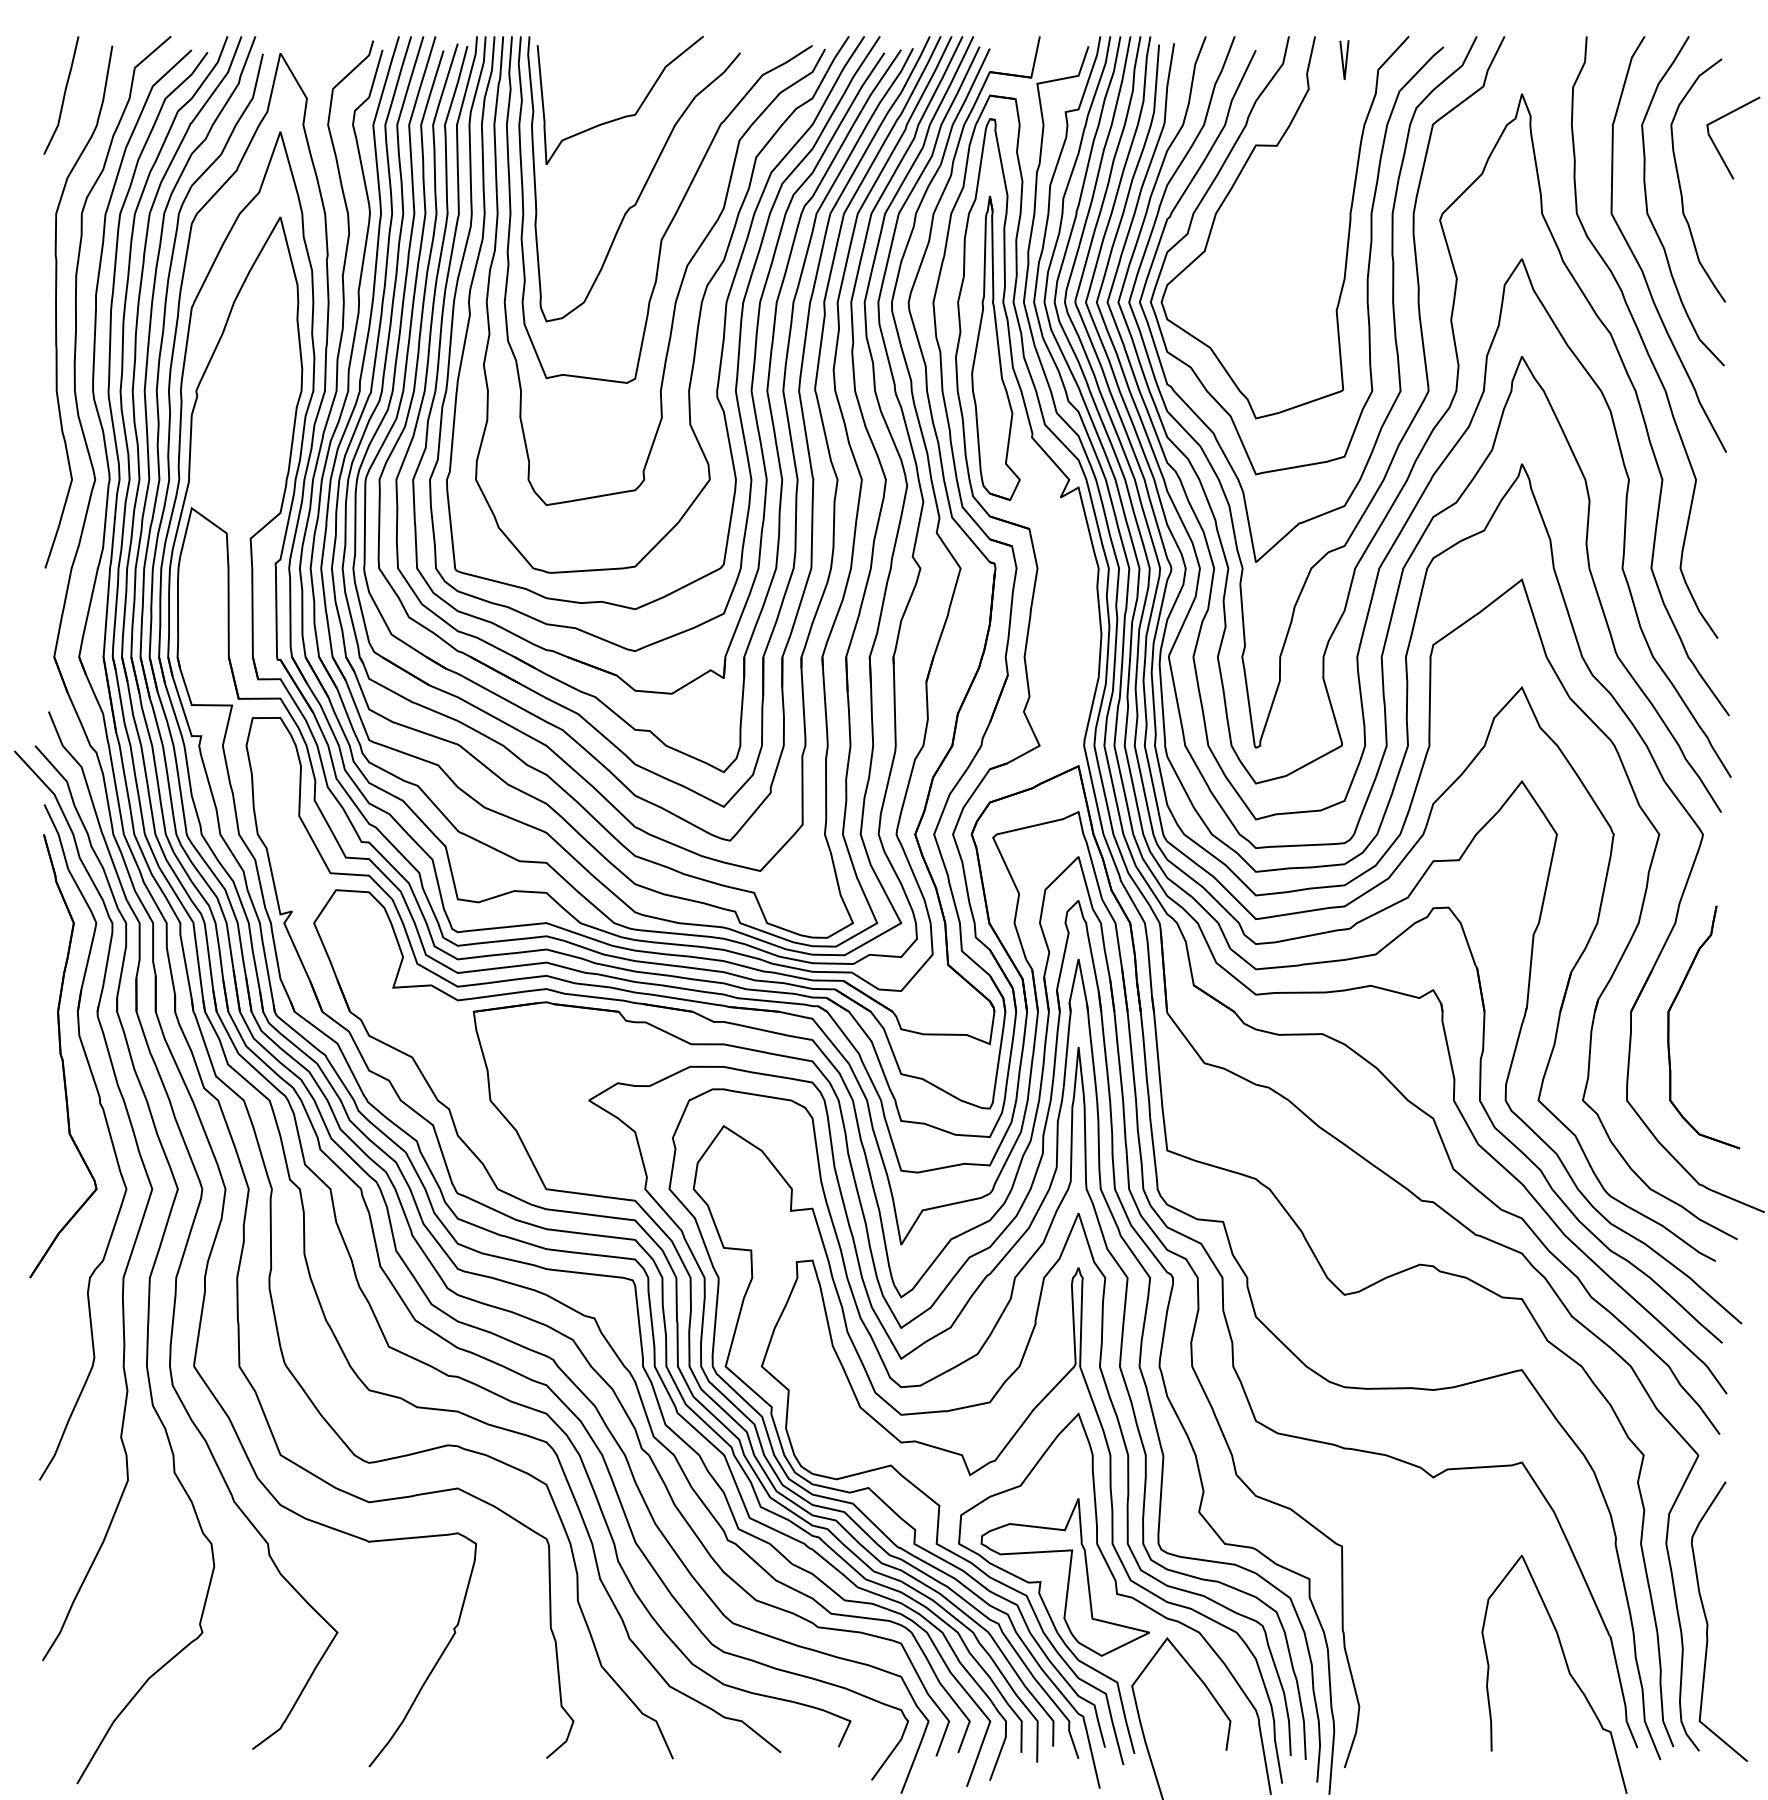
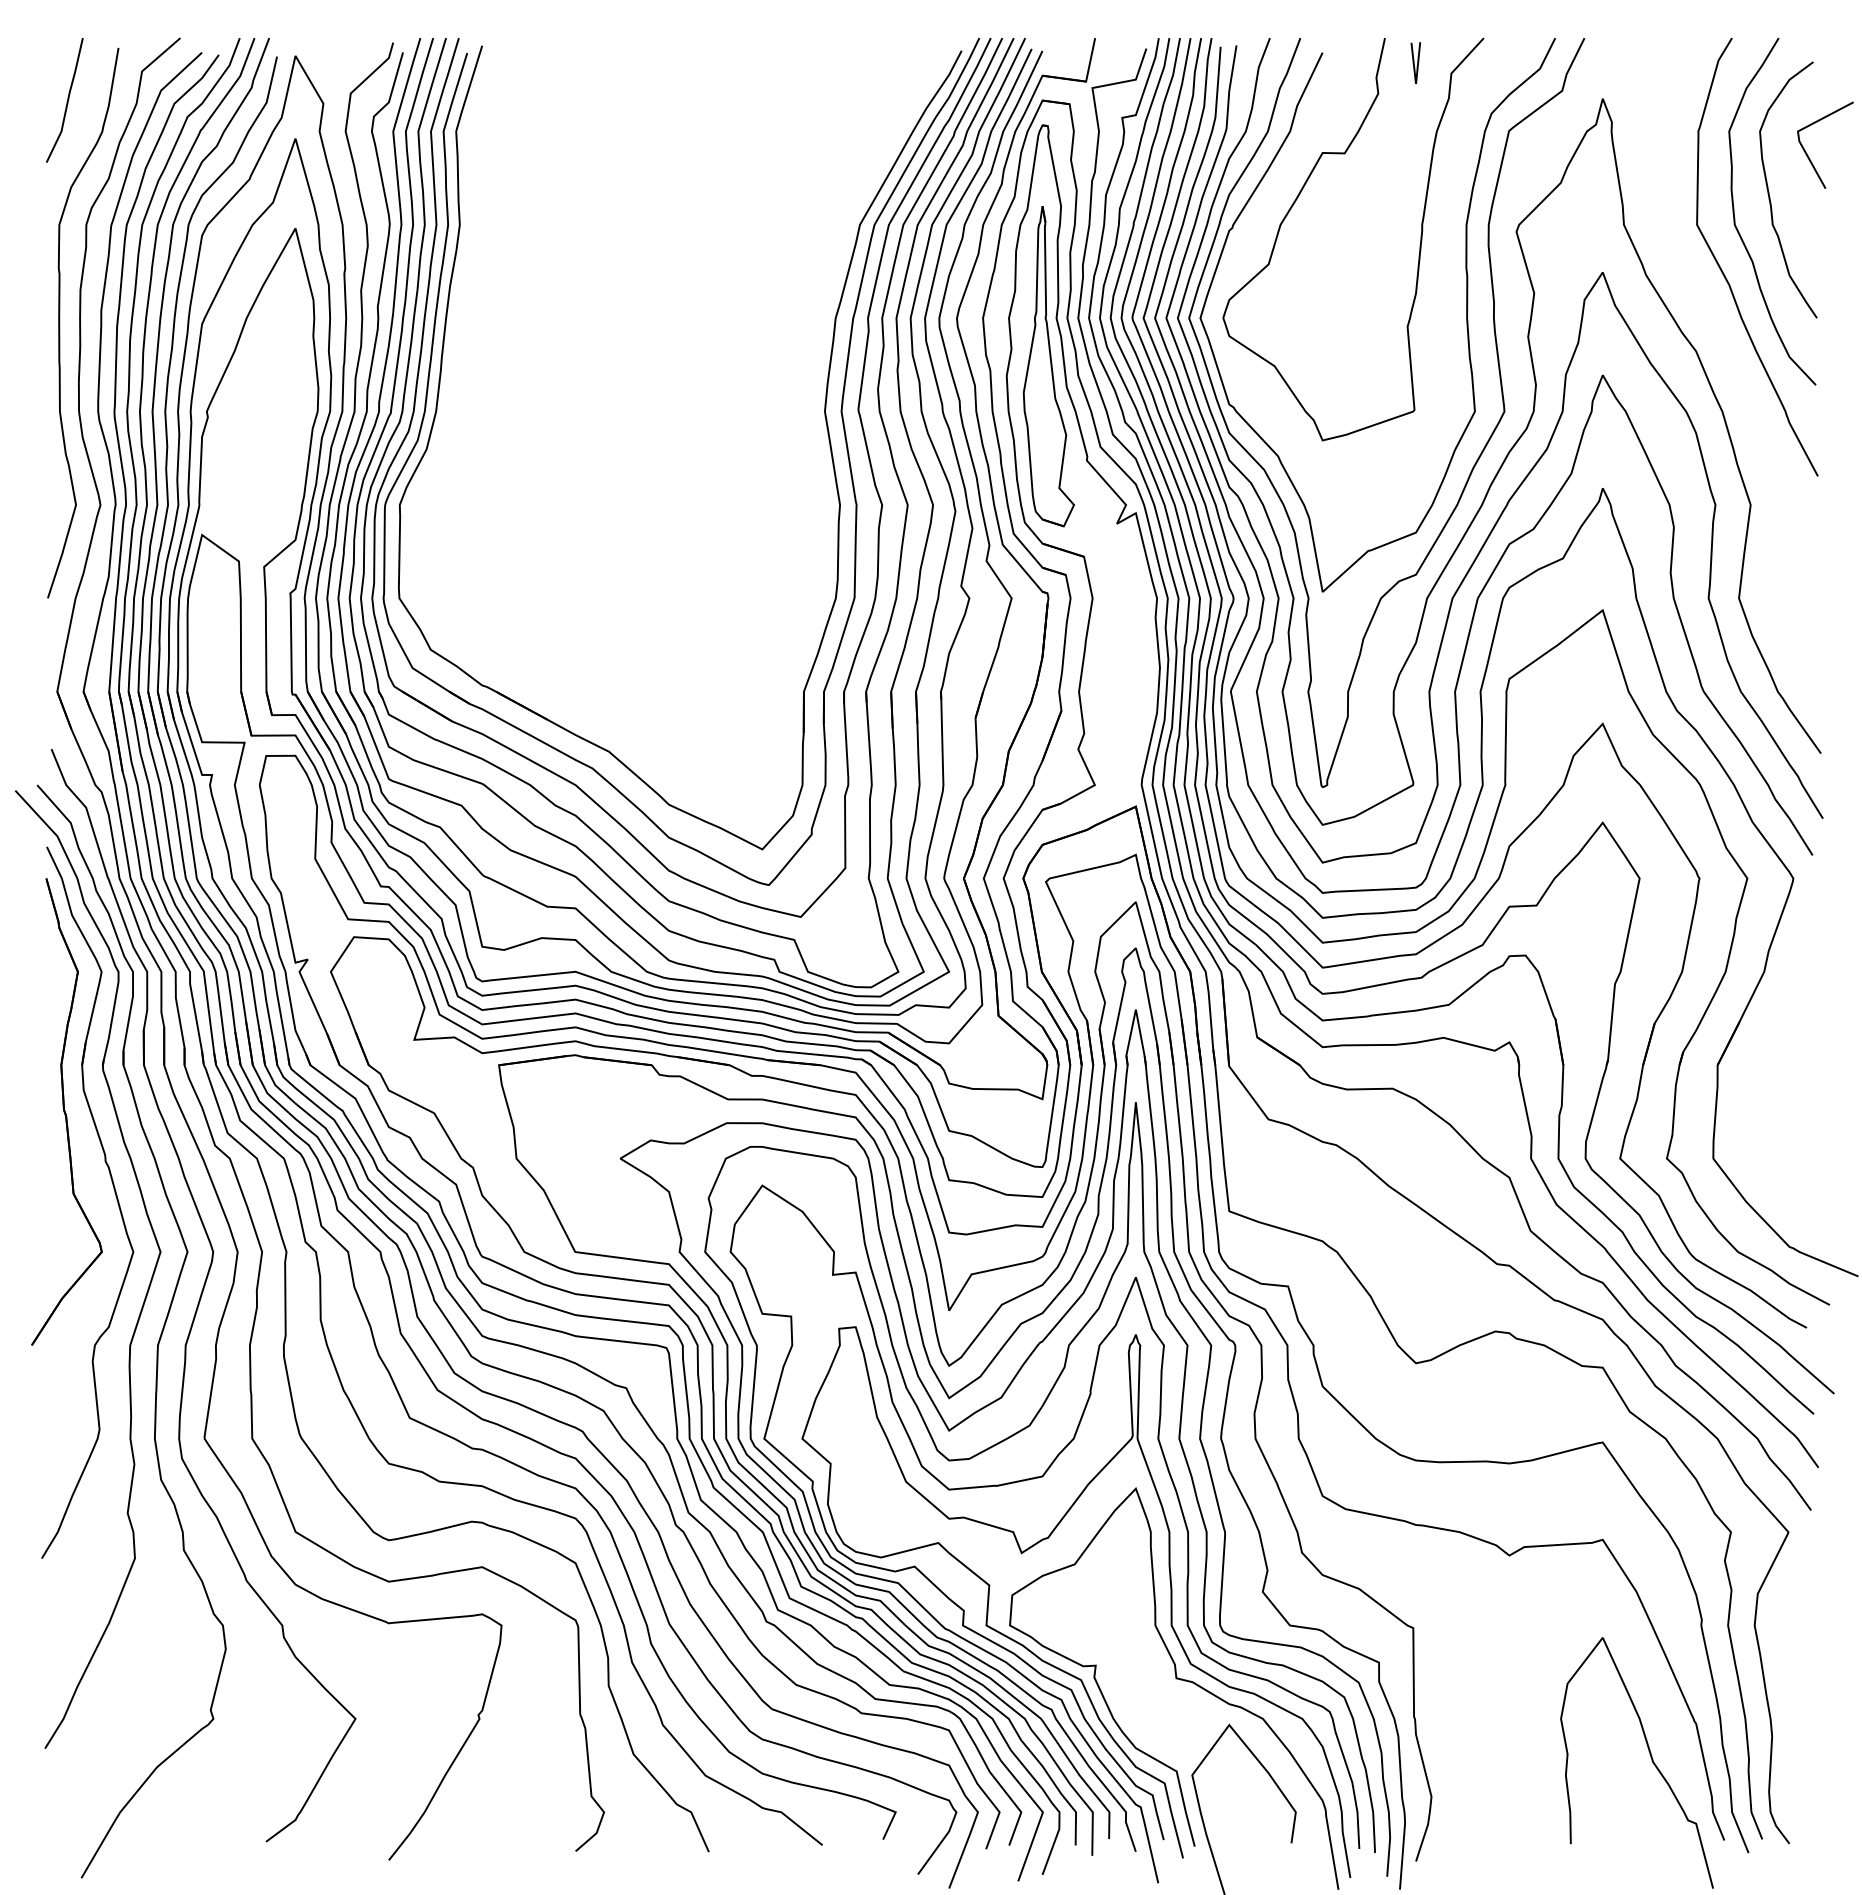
curve: (1367, 264) -> (1440, 278), removed
curve: (1642, 337) -> (1729, 355), removed
part: (660, 404) -> (695, 425), removed
part: (1668, 1027) -> (1757, 1081), removed
part: (1064, 1577) -> (1121, 1660), removed
curve: (1707, 1621) -> (1798, 1707), removed

